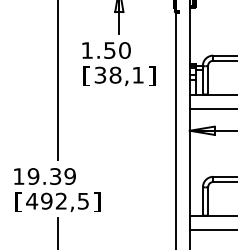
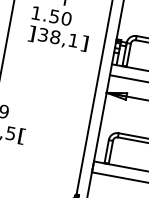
text: (86, 76) -> (31, 33), [ -> ]
text: (97, 202) -> (22, 136), ] -> [

